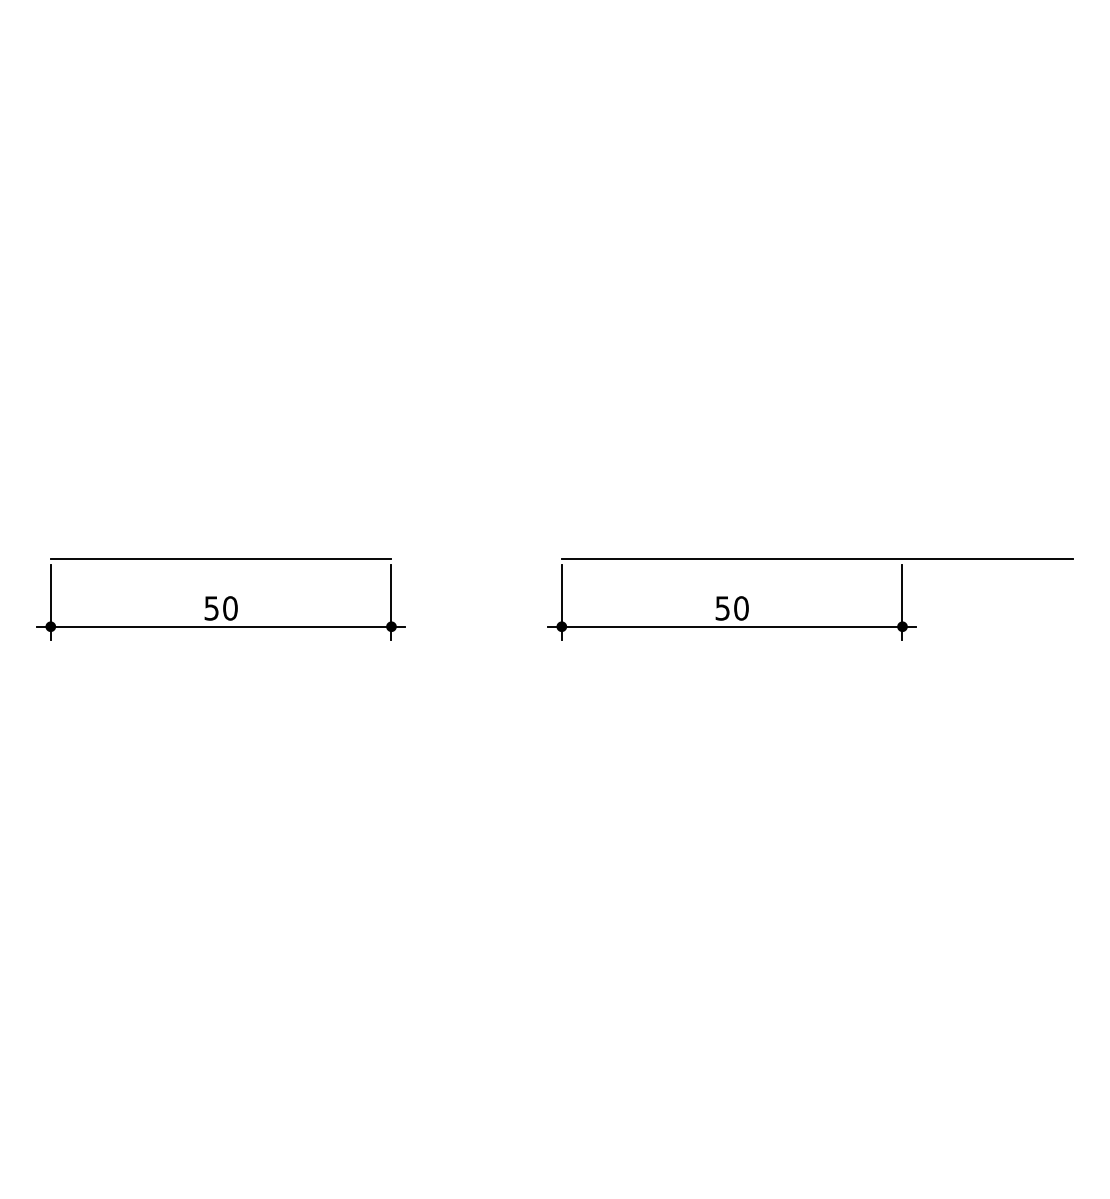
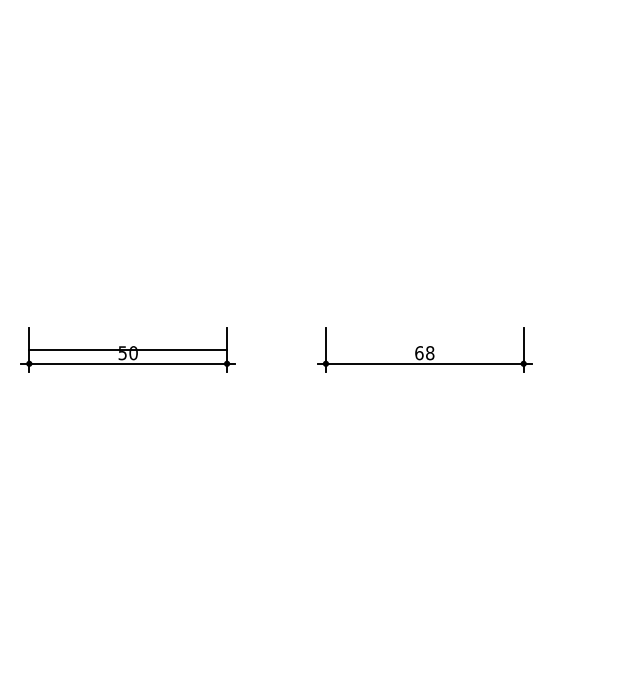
line: (221, 559) -> (128, 350), moved
line: (816, 559) -> (473, 324), removed
text: (731, 608) -> (424, 353), 50 -> 68

